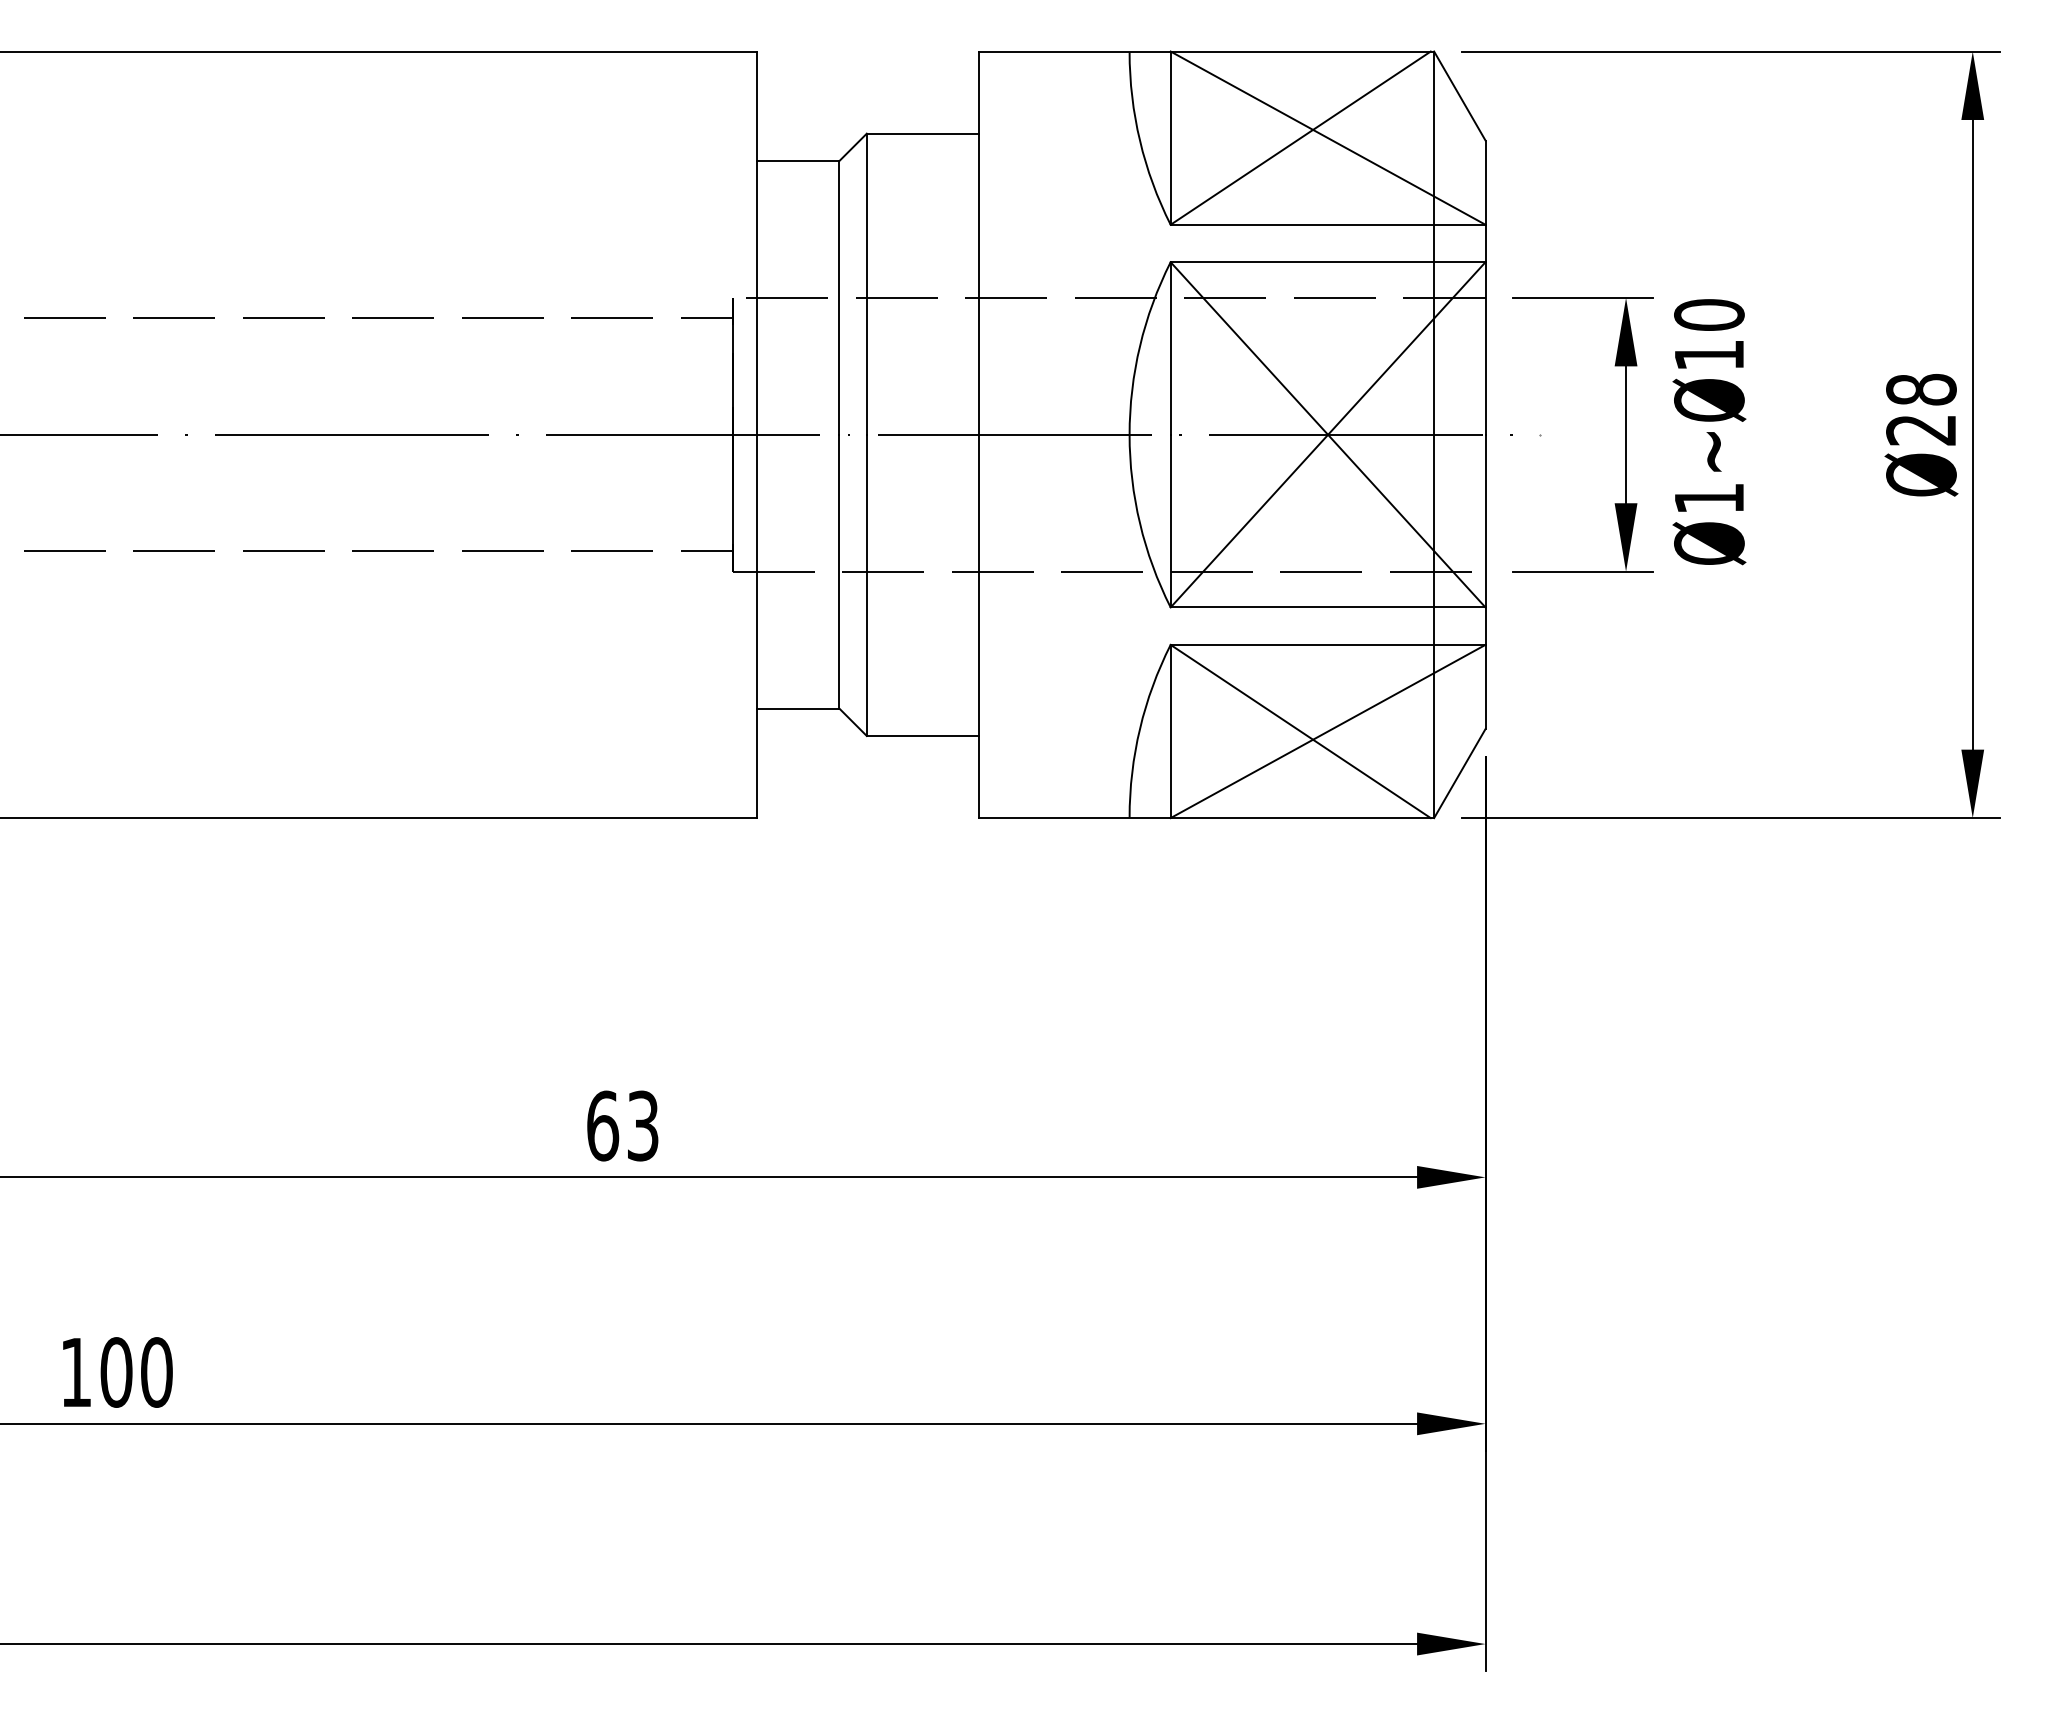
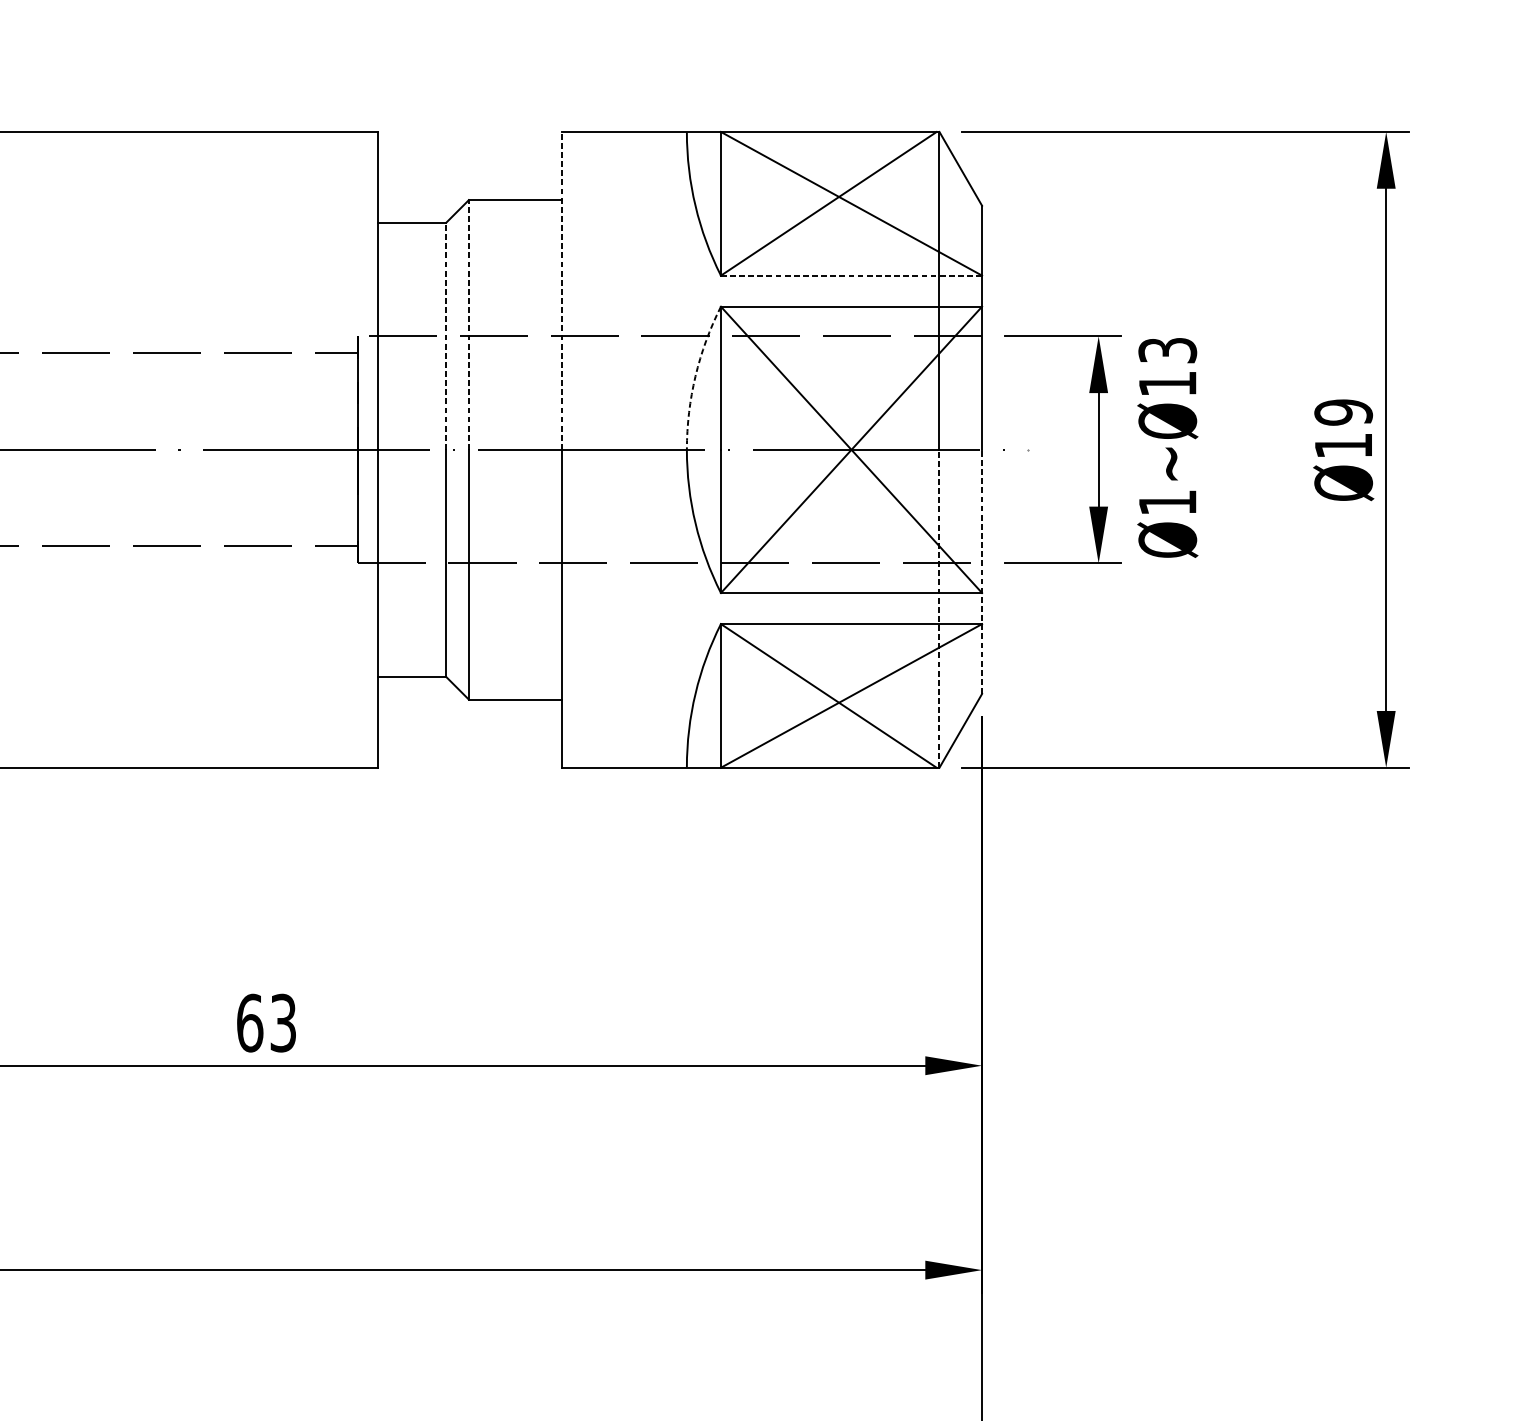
line: (1327, 224) -> (851, 275), solid -> dashed
line: (979, 243) -> (562, 291), solid -> dashed
line: (866, 284) -> (468, 325), solid -> dashed
line: (839, 297) -> (446, 335), solid -> dashed
text: (1709, 314) -> (1167, 350), Ø1~Ø10 -> Ø1~Ø13
arc: (1140, 346) -> (695, 376), solid -> dashed
text: (1921, 409) -> (1343, 428), 28 -> 19
line: (1485, 581) -> (982, 571), solid -> dashed
line: (1434, 626) -> (939, 608), solid -> dashed

